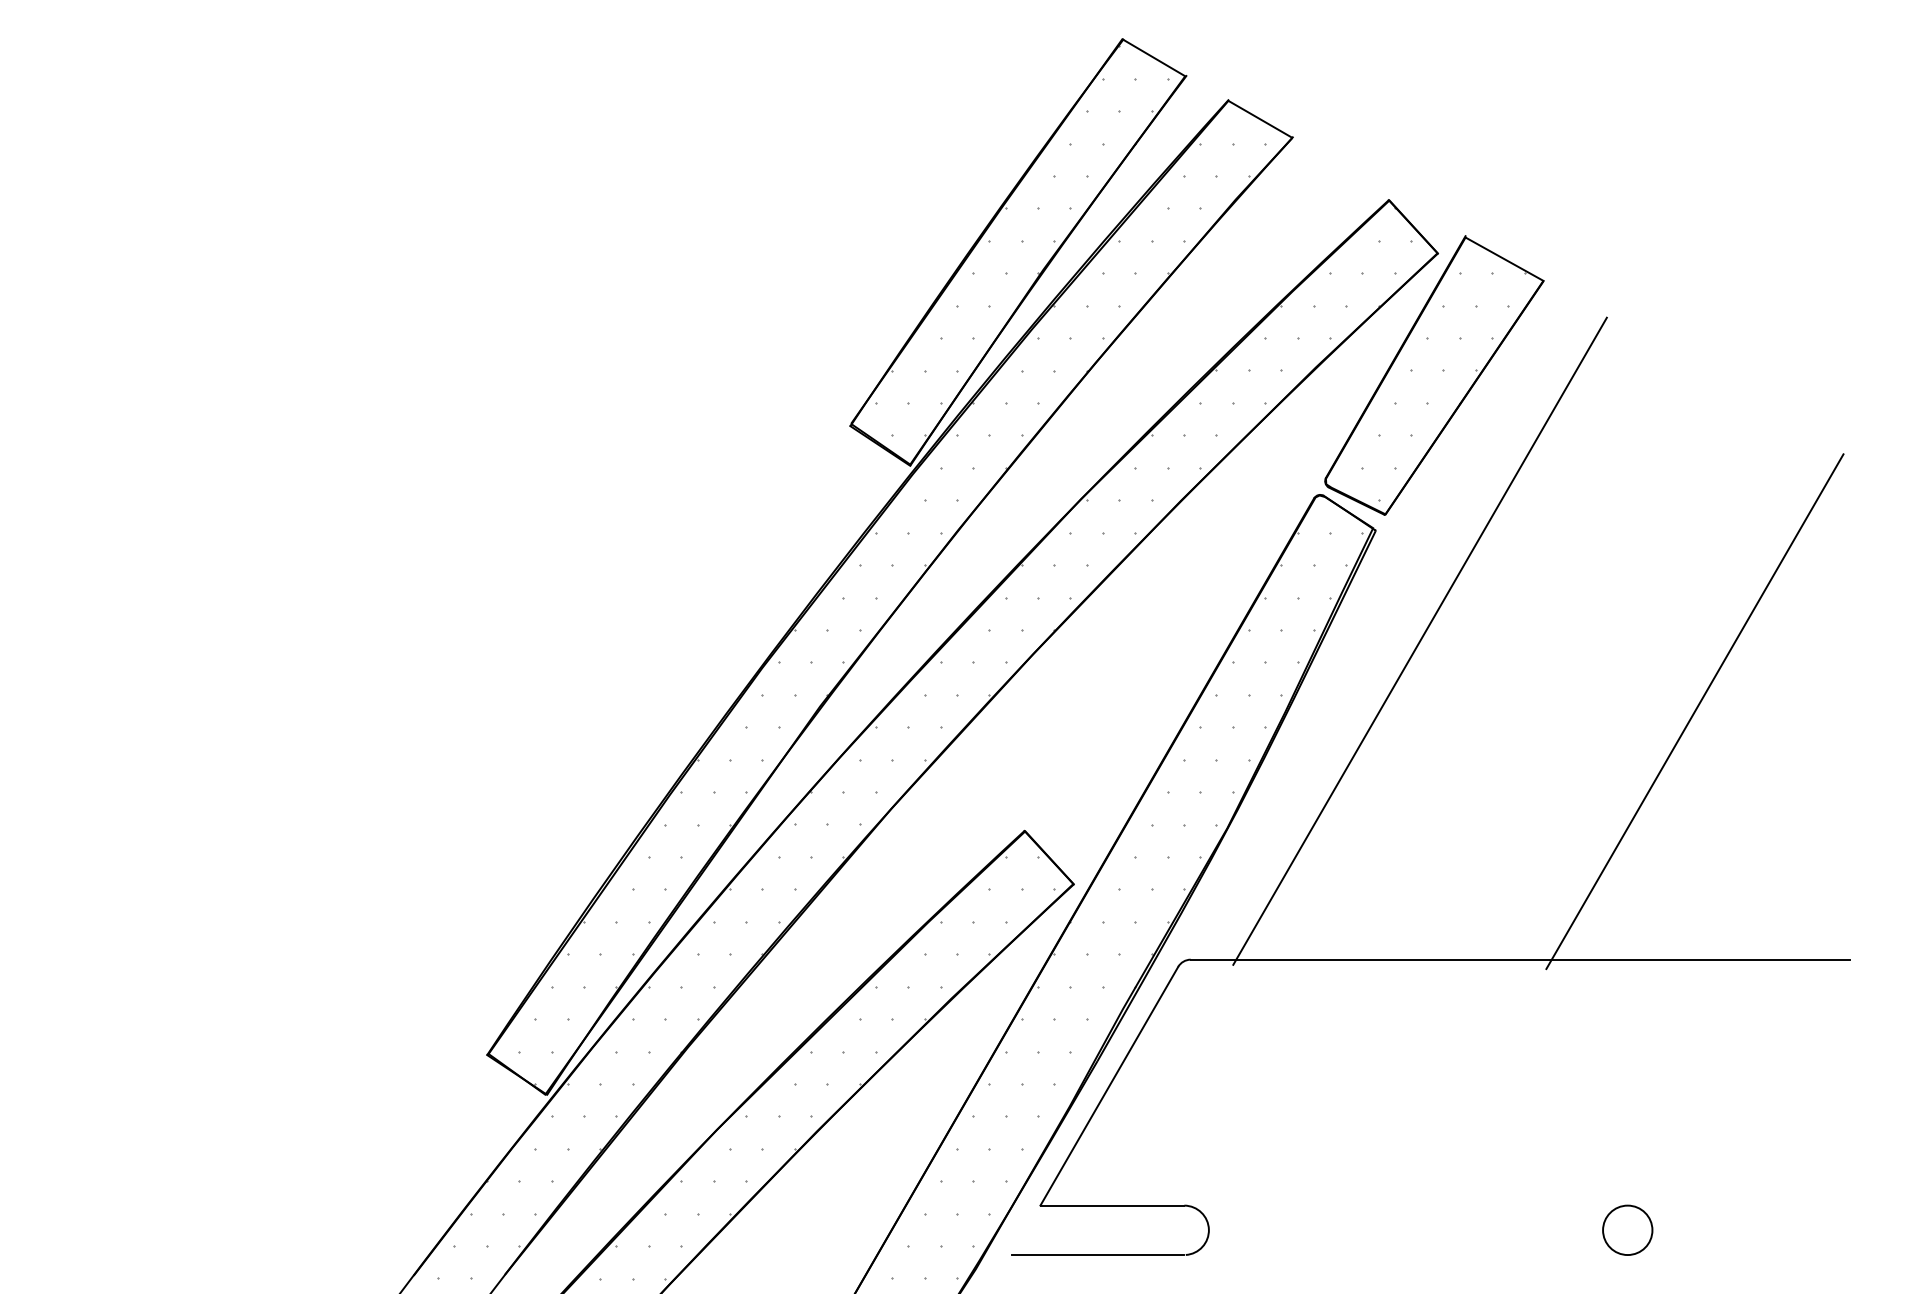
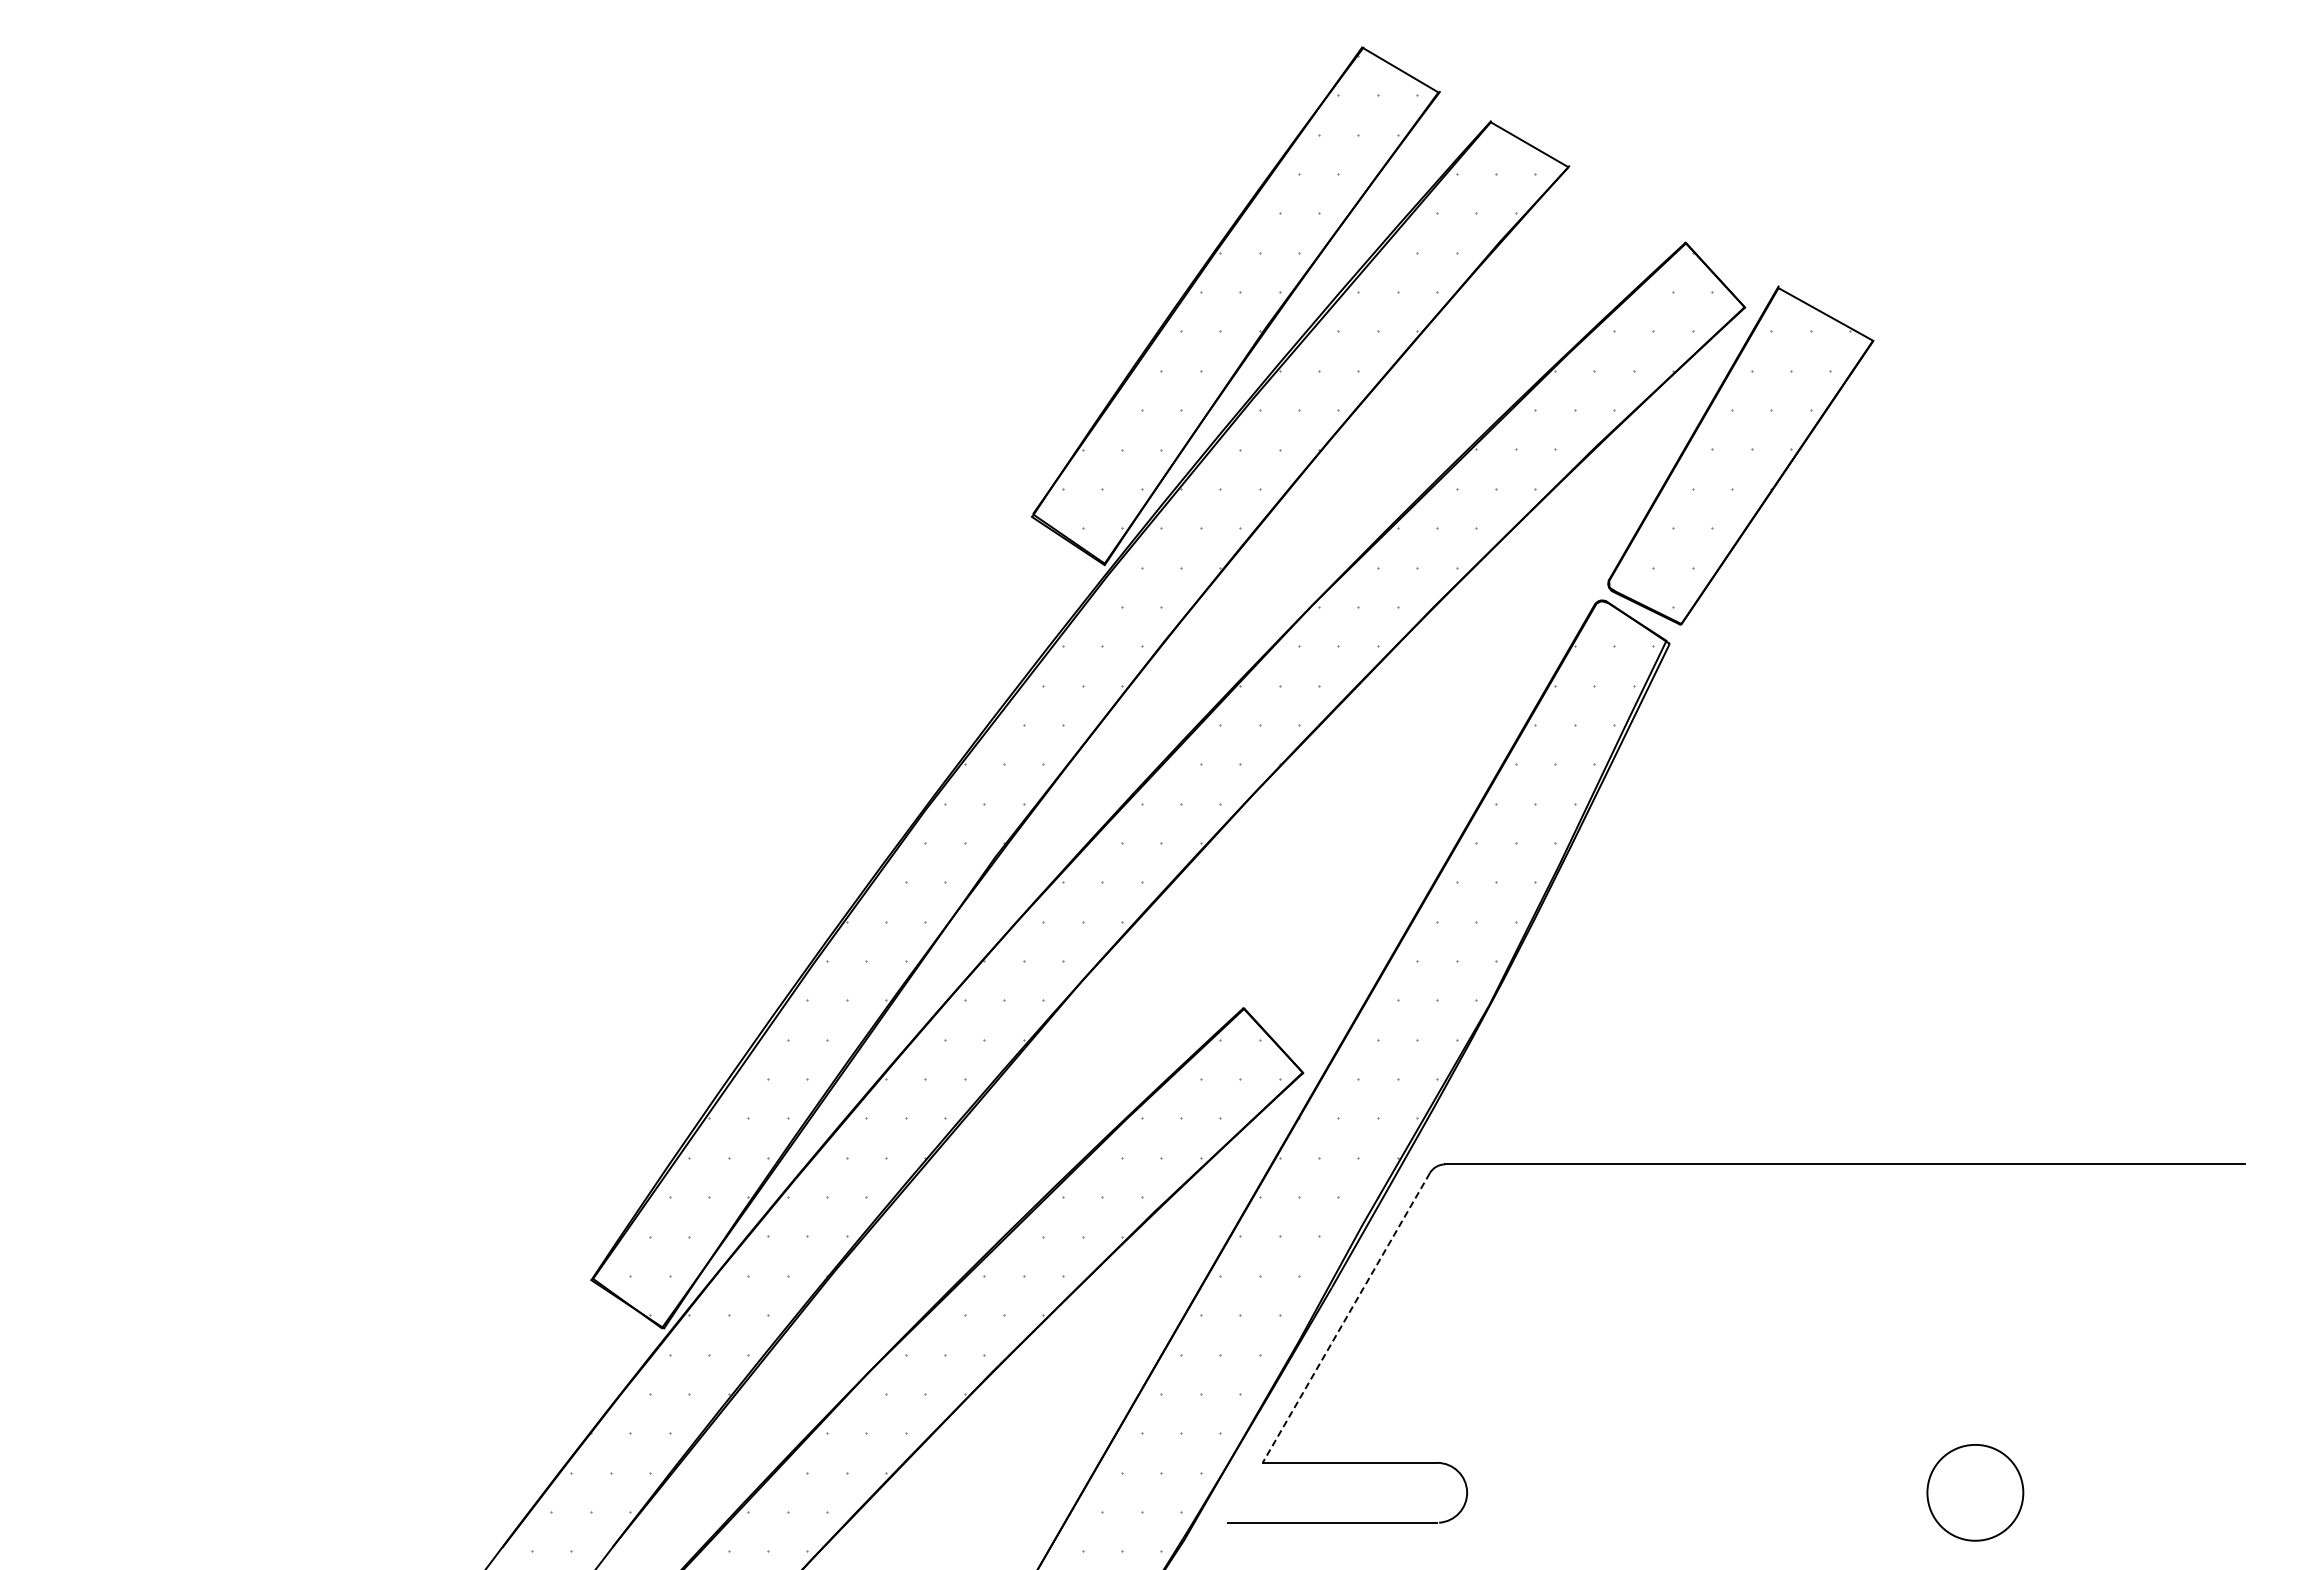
line: (1420, 640) -> (1723, 777), removed
line: (1694, 711) -> (2056, 863), removed
line: (1109, 1086) -> (1346, 1318), solid -> dashed
circle: (1627, 1230) -> (1975, 1492), size x1.6

